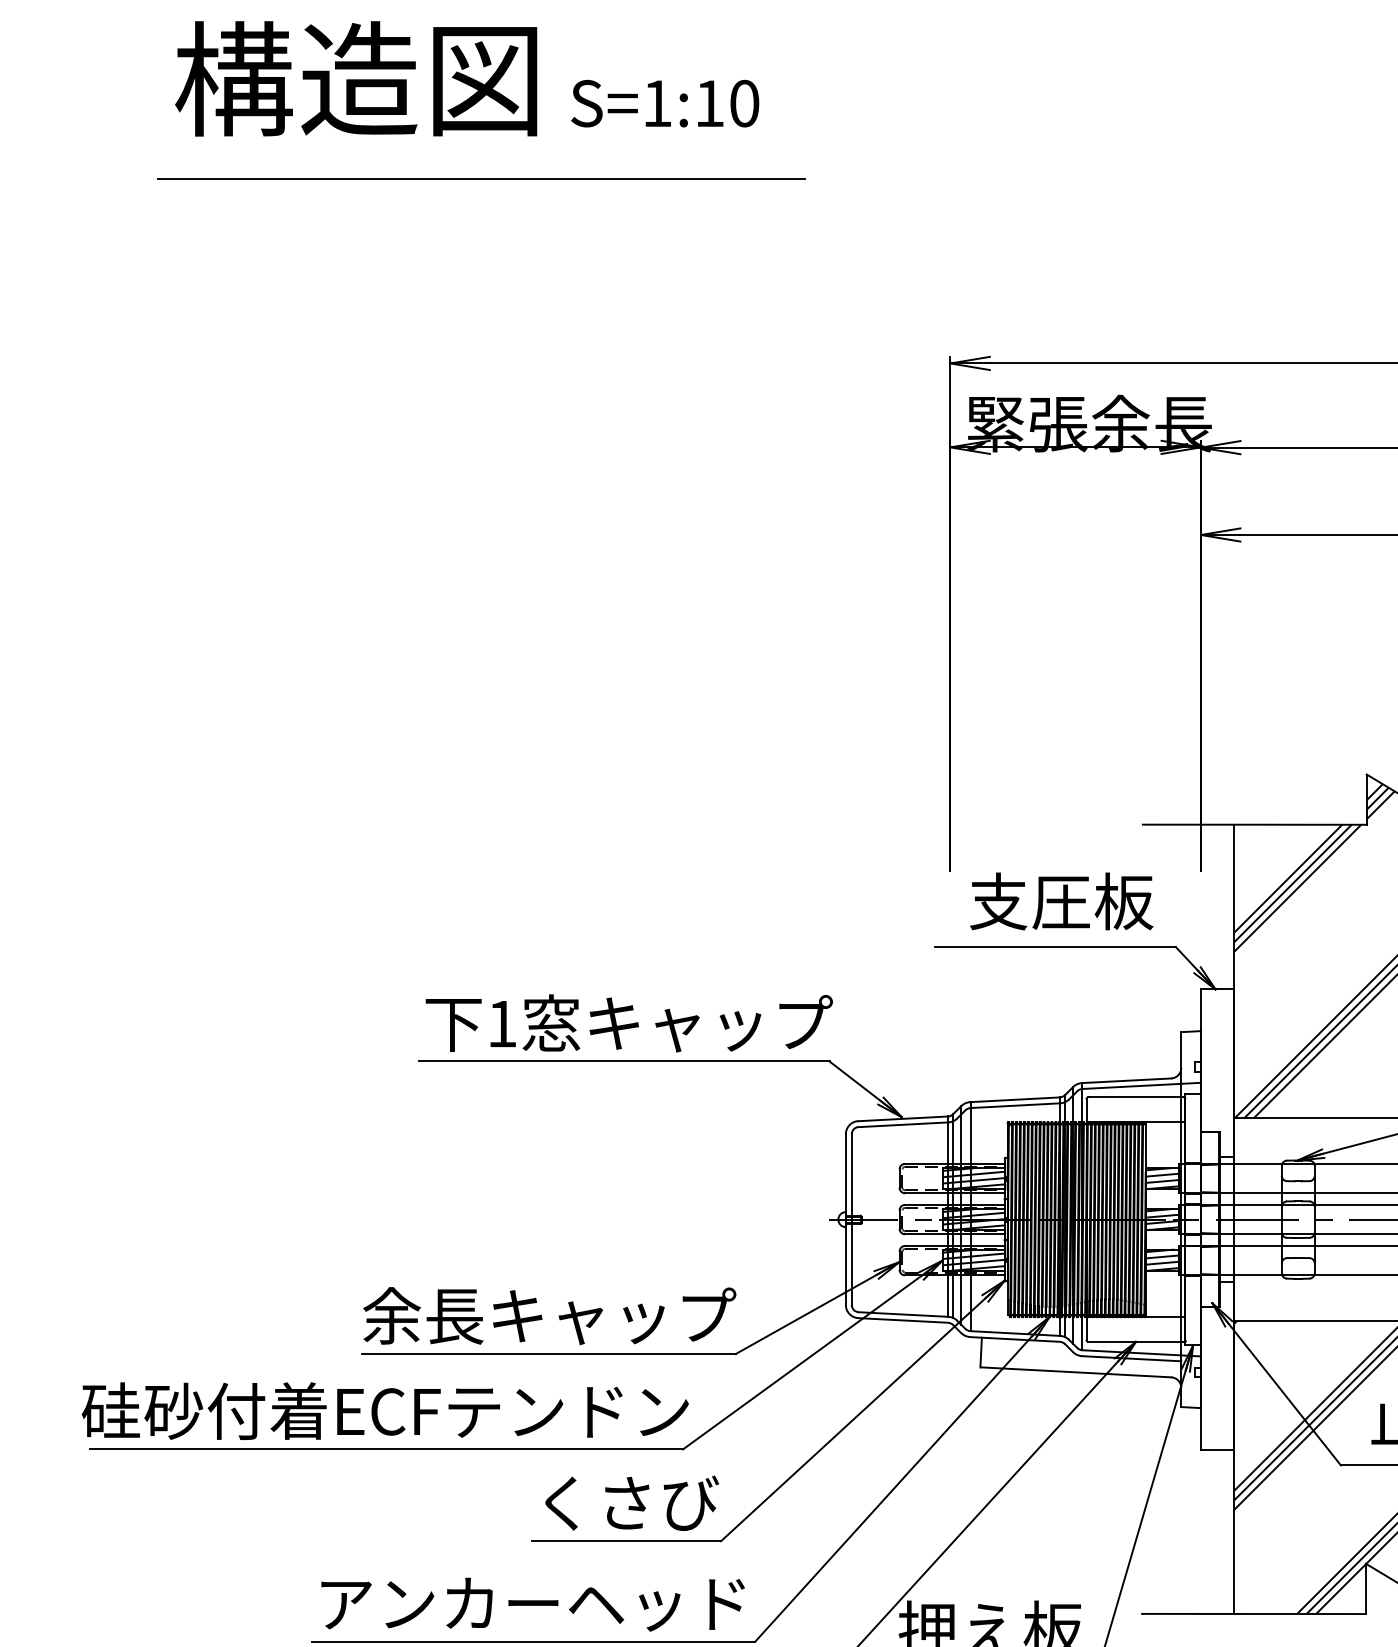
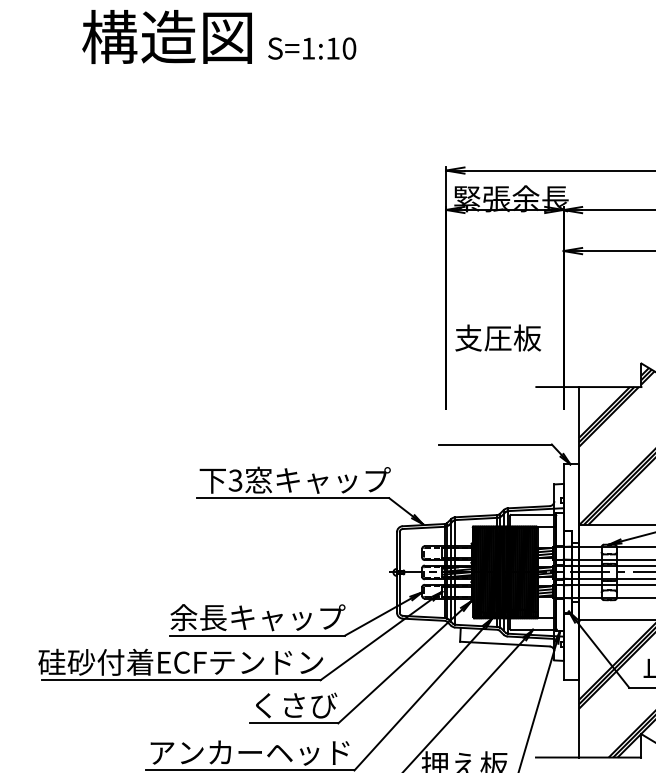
line: (480, 177) -> (225, 83), removed
text: (1062, 900) -> (498, 337), moved
text: (501, 1023) -> (235, 480), 1 -> 3
hatch: (974, 1179) -> (457, 553), removed
hatch: (974, 1260) -> (457, 591), removed

